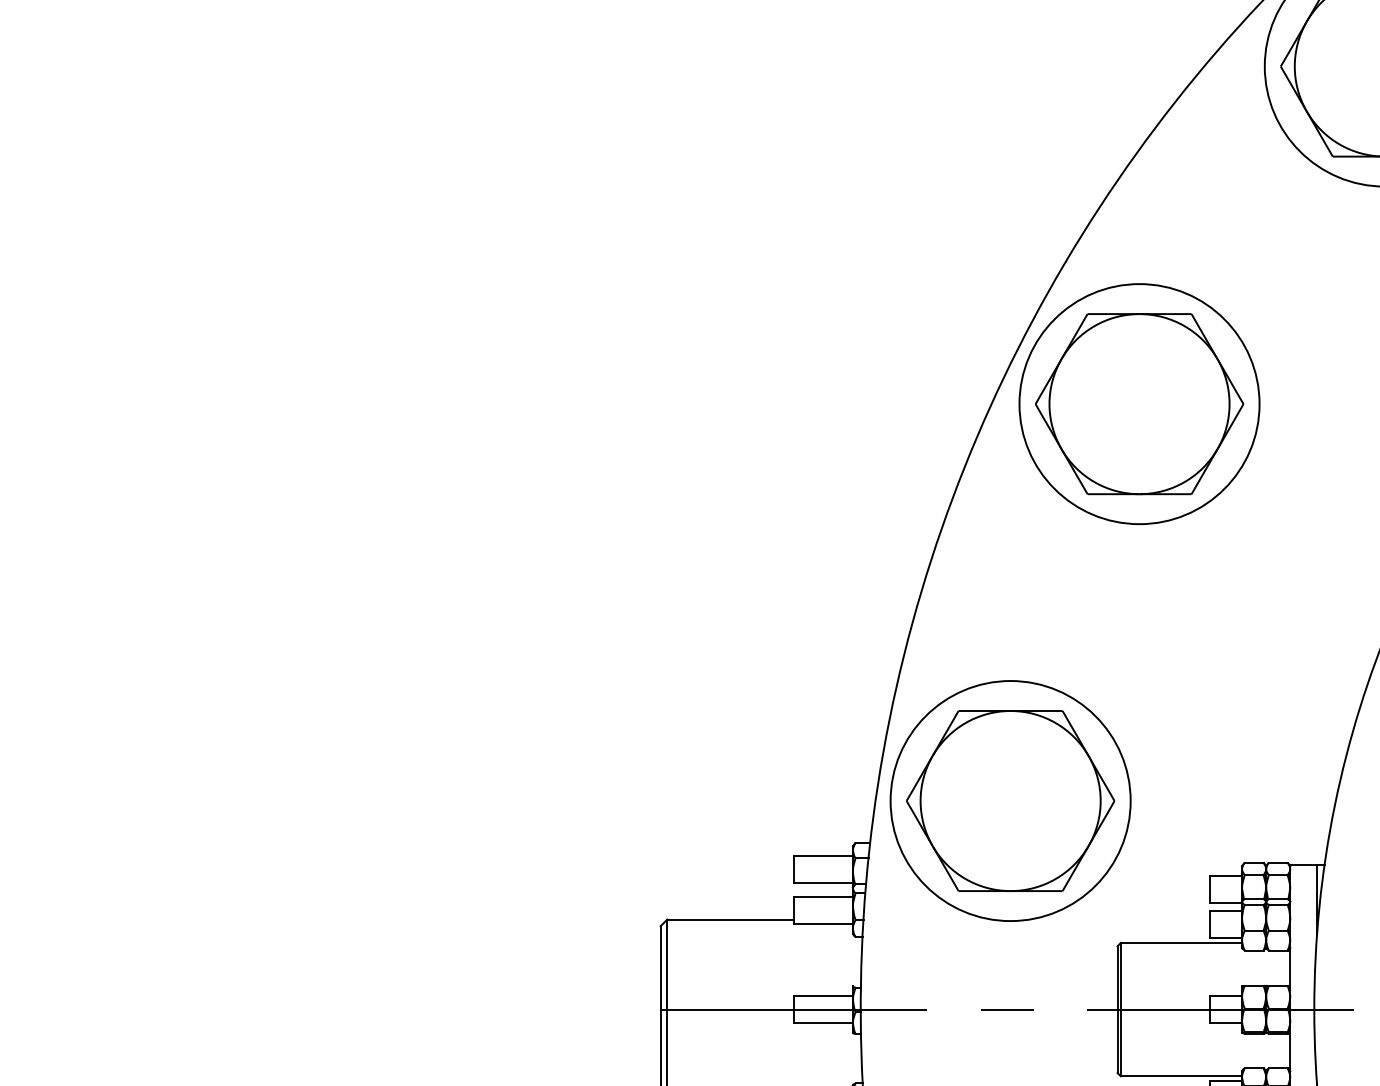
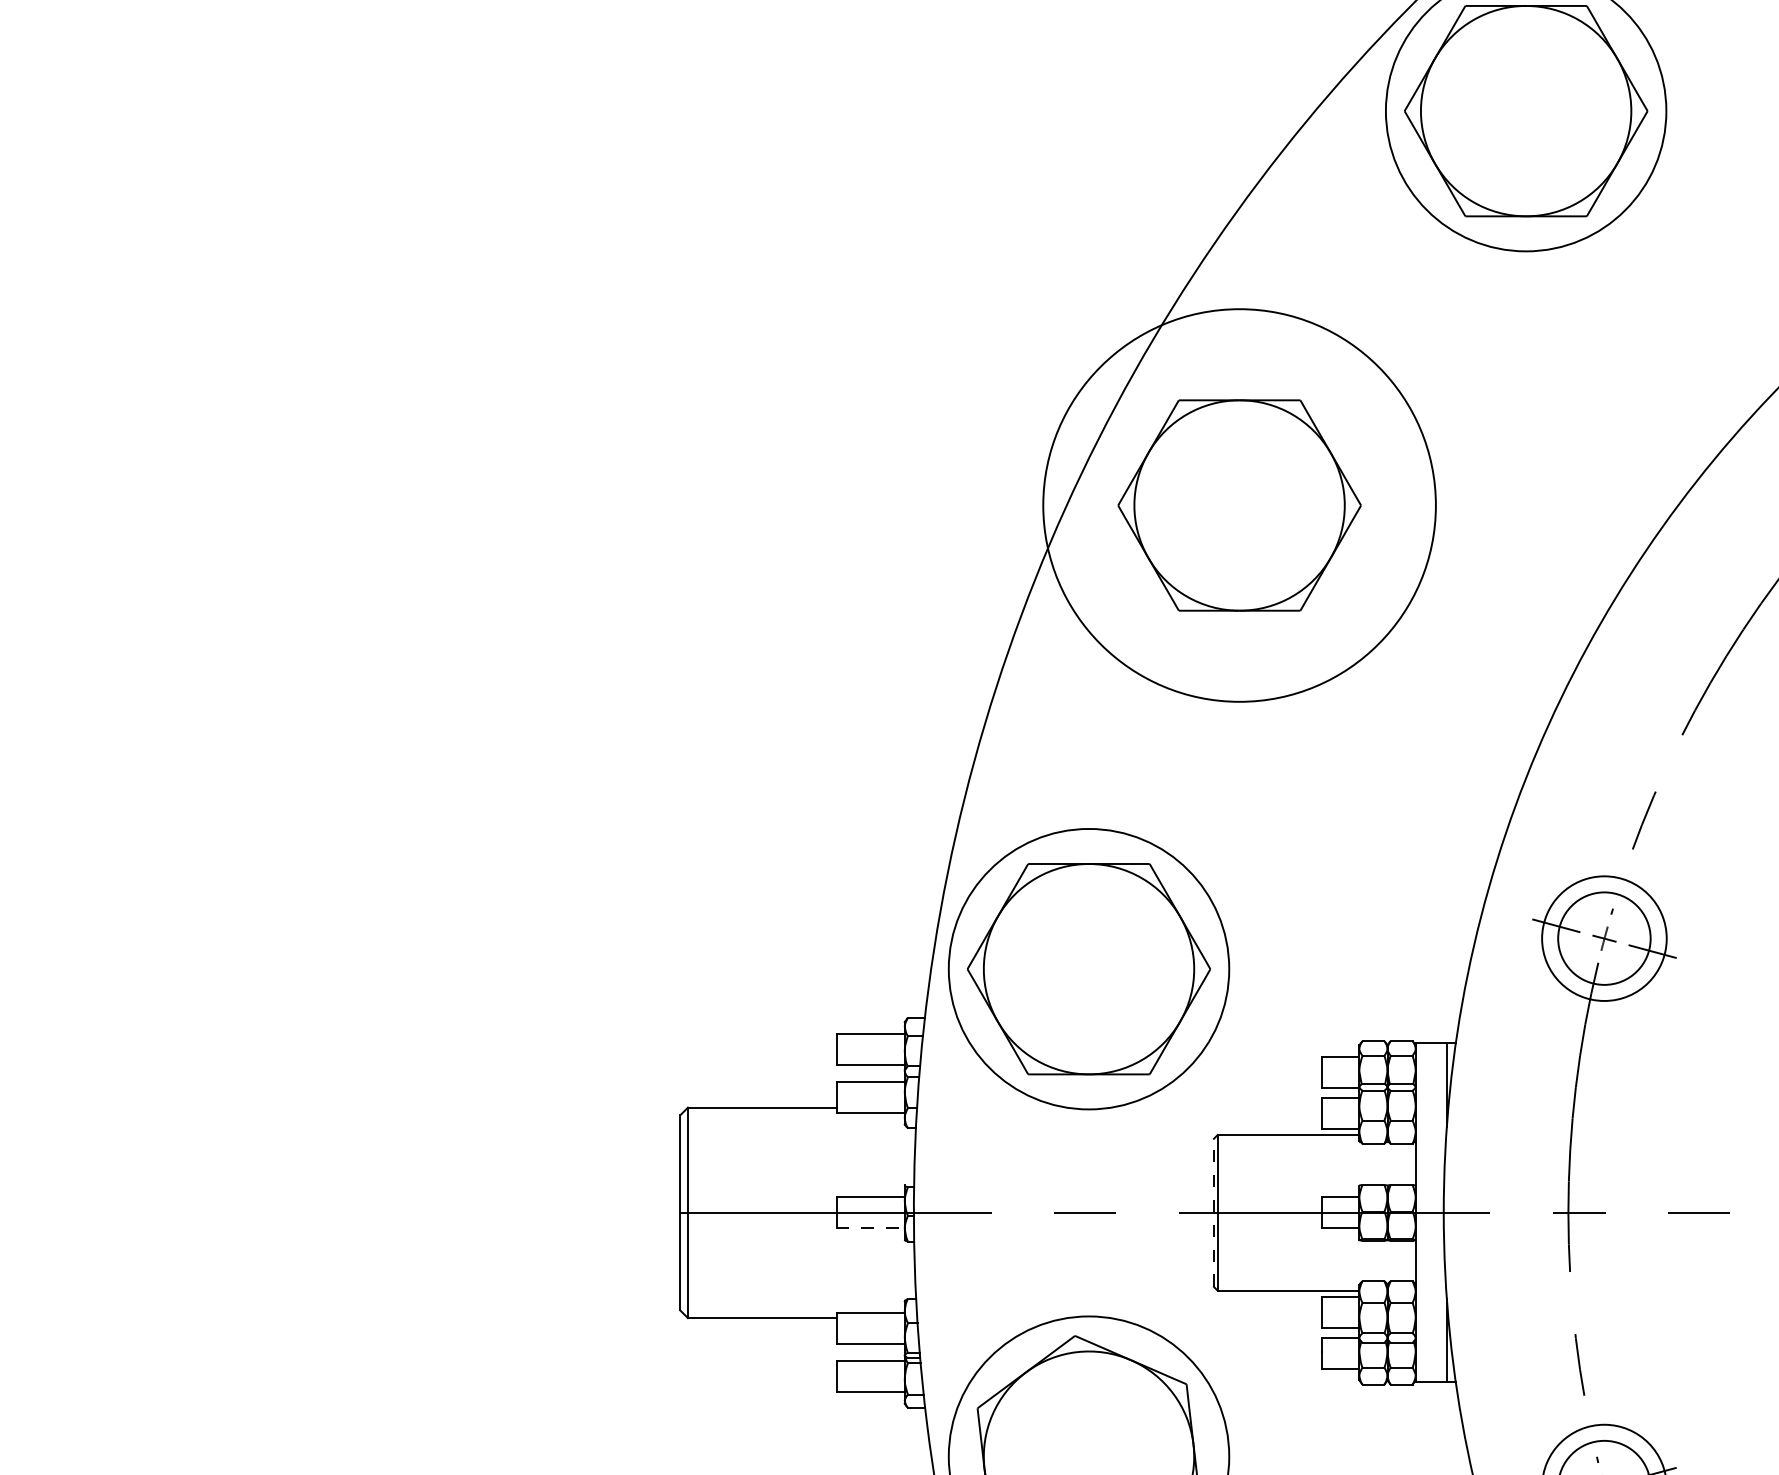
circle: (1139, 404) -> (1239, 505), size x1.4
line: (1117, 1009) -> (1213, 1212), solid -> dashed
line: (824, 1023) -> (871, 1228), solid -> dashed

